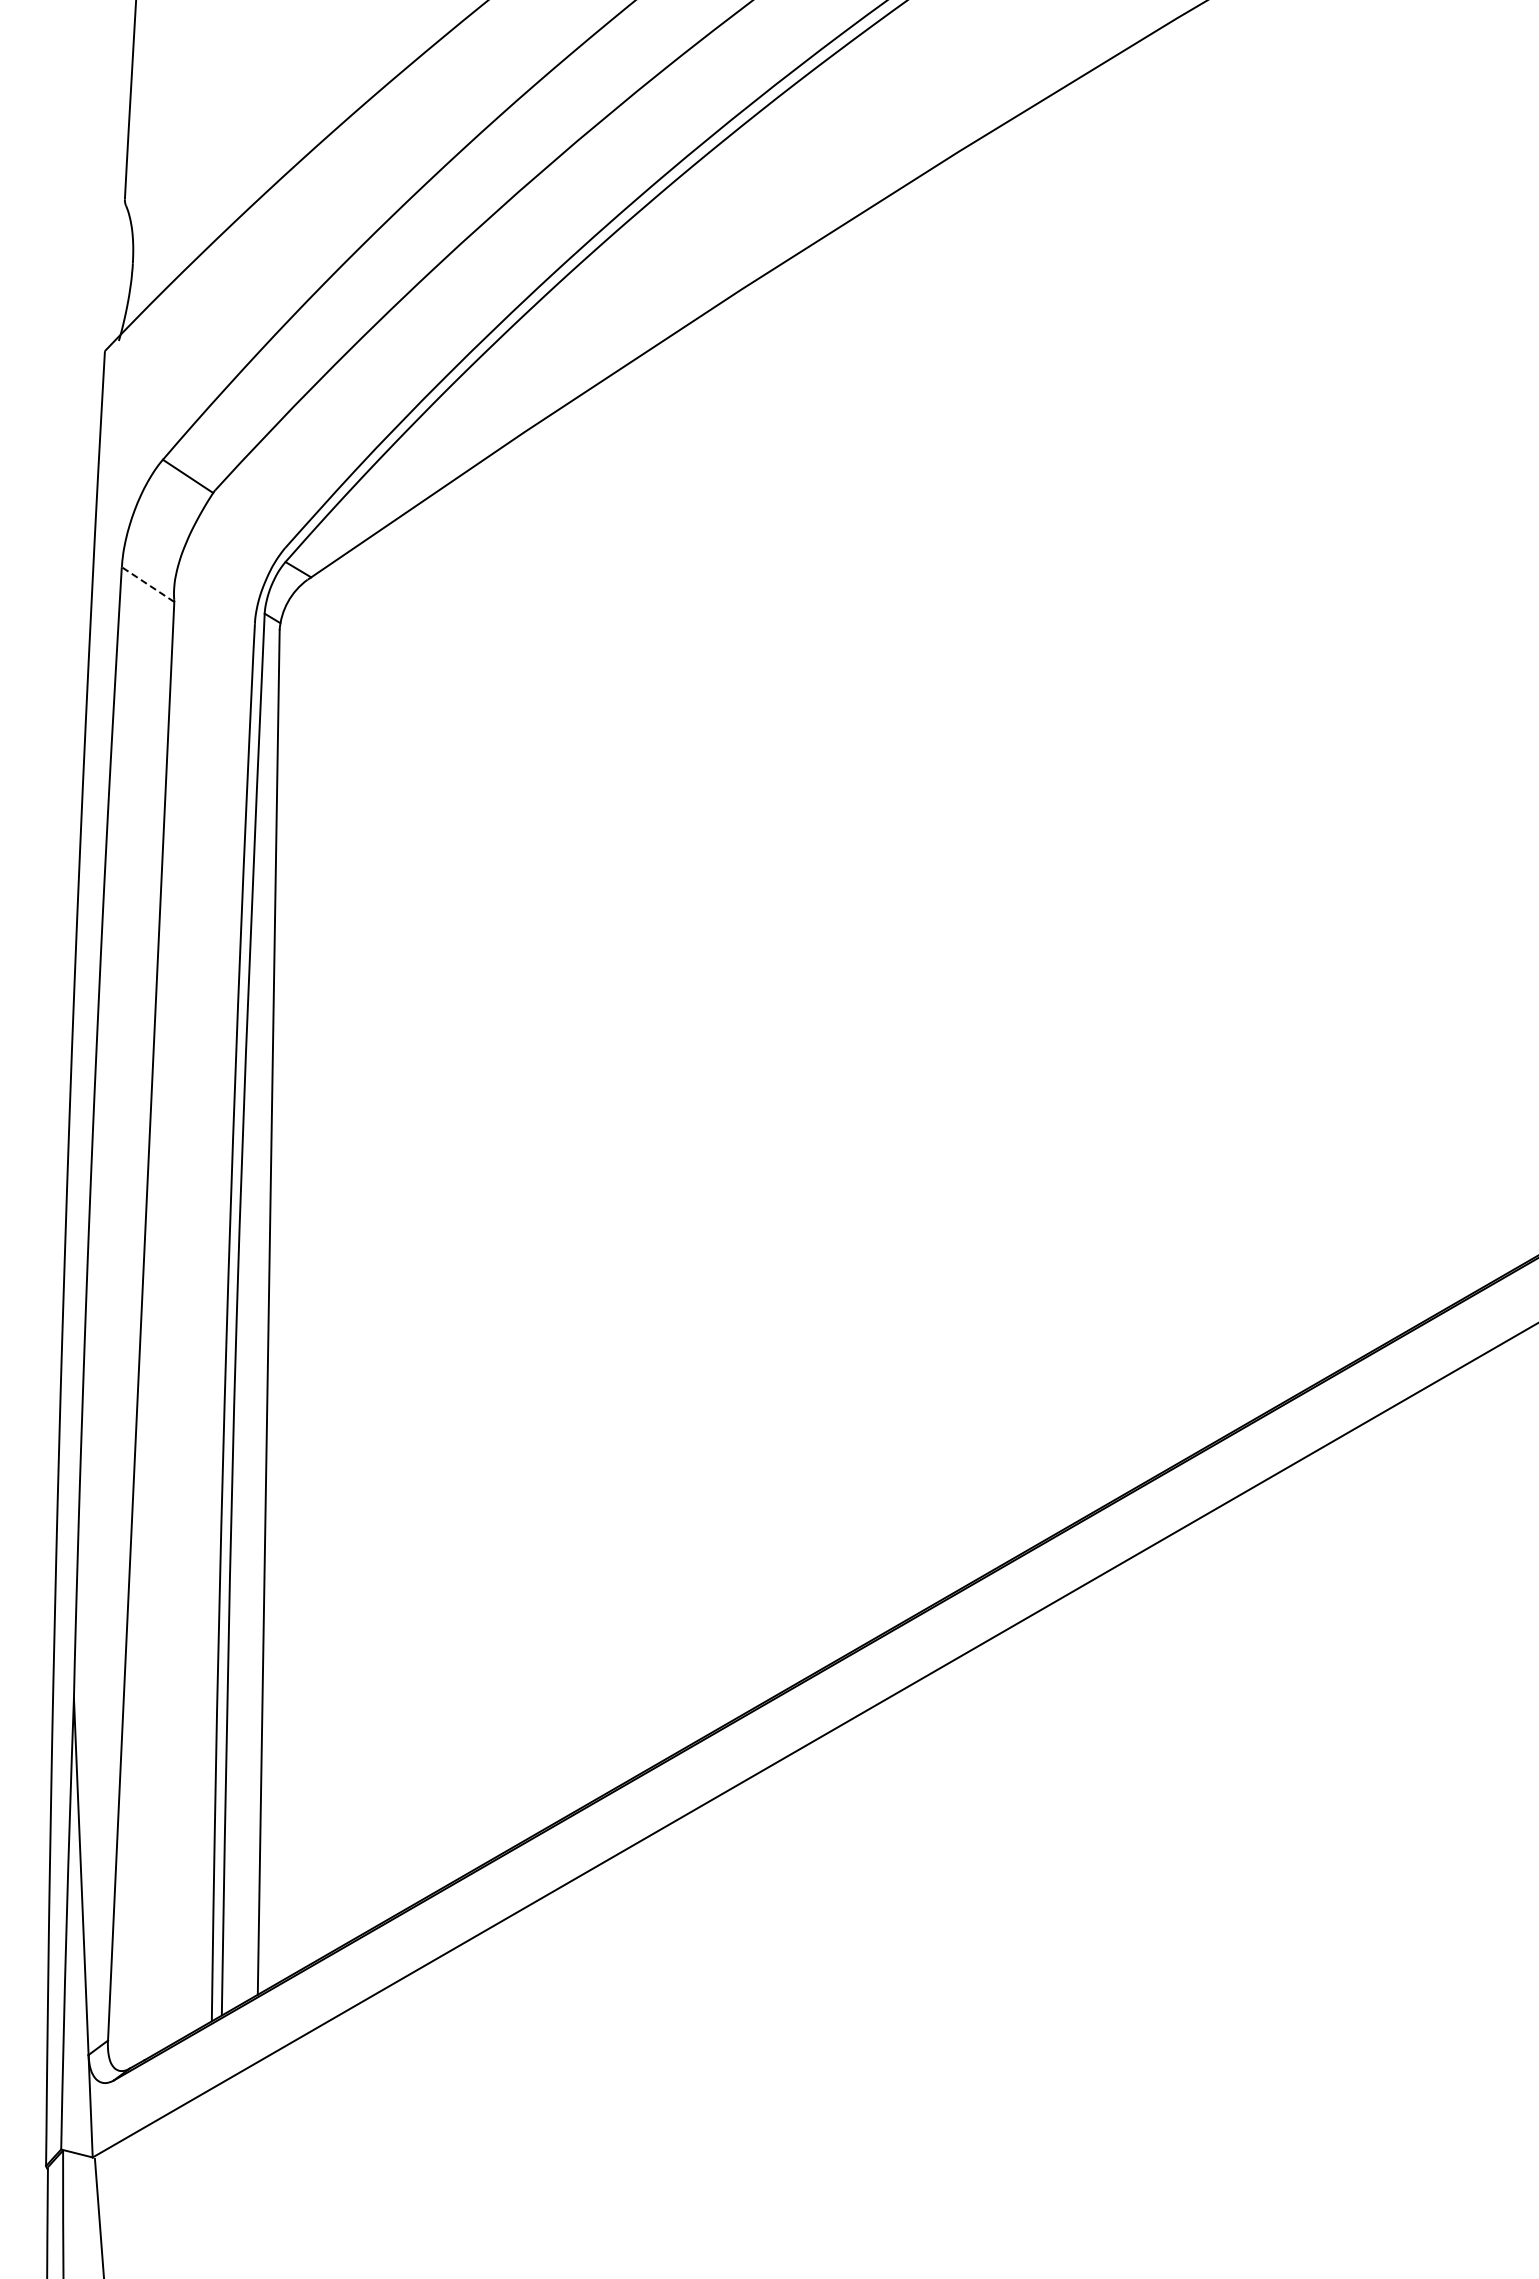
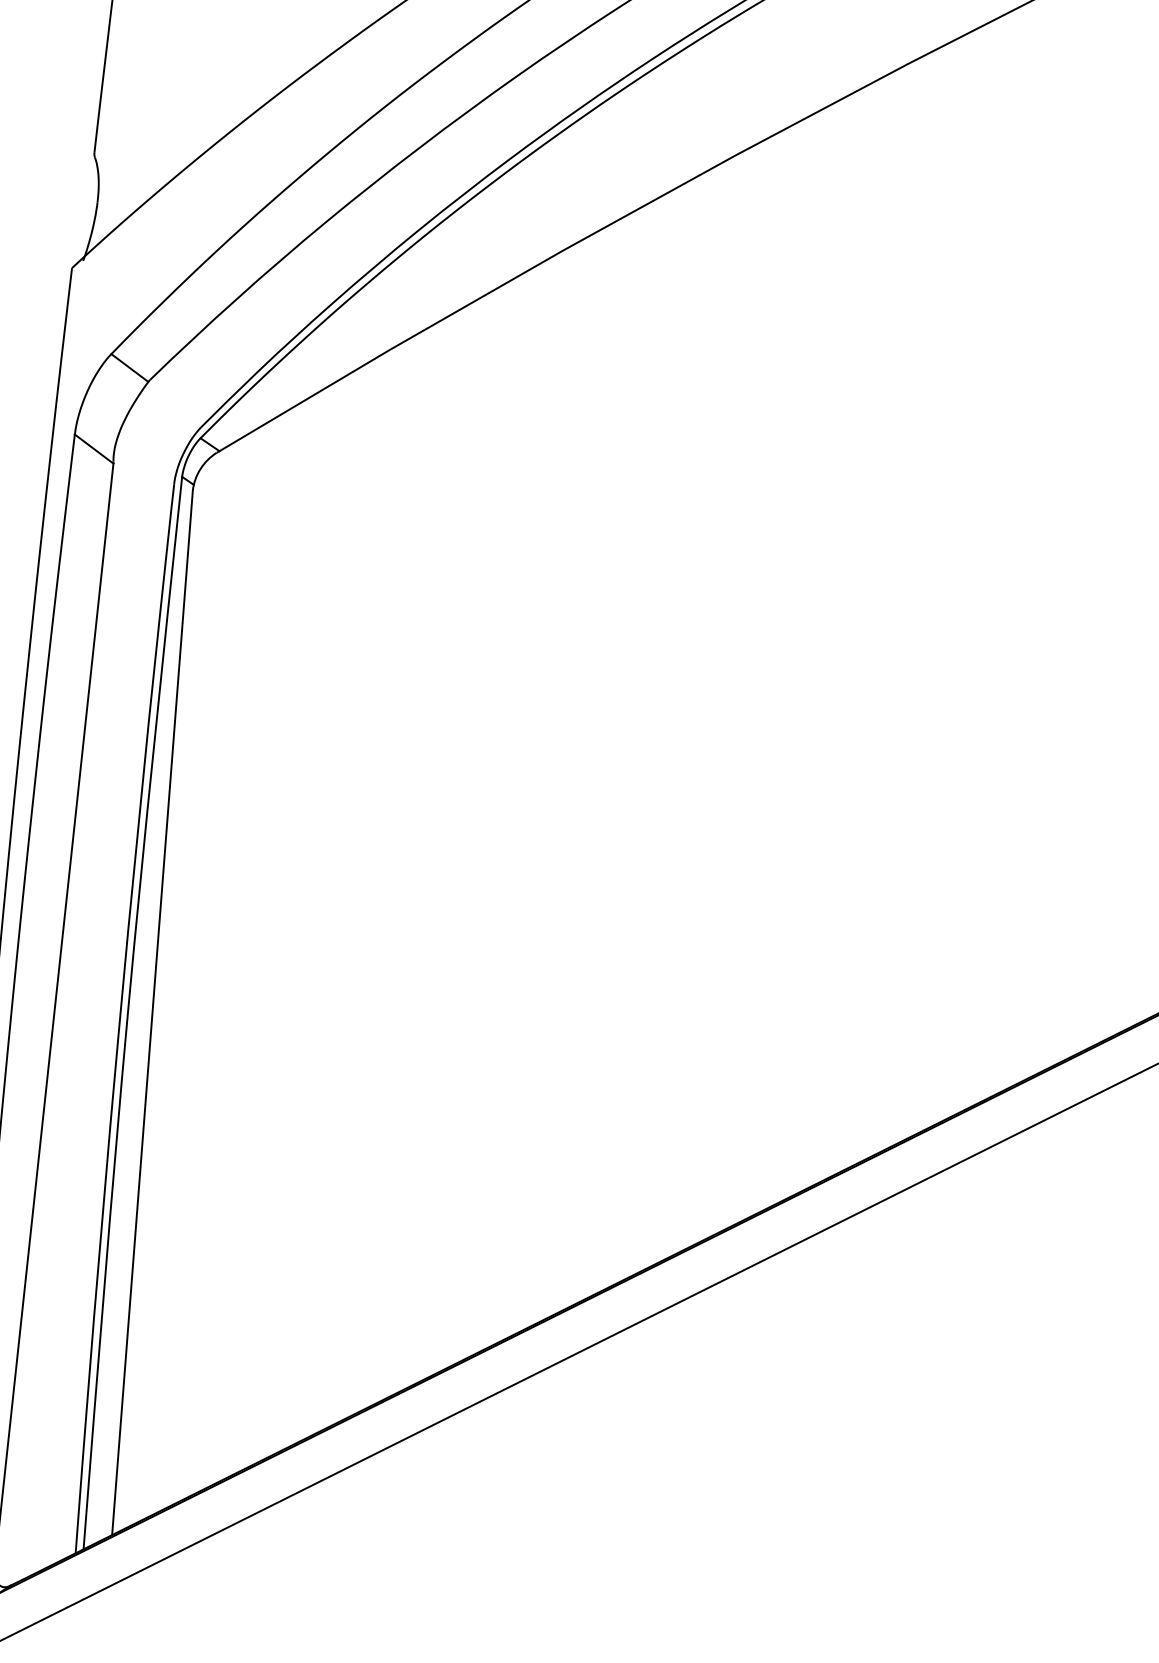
line: (147, 584) -> (93, 448), dashed -> solid

